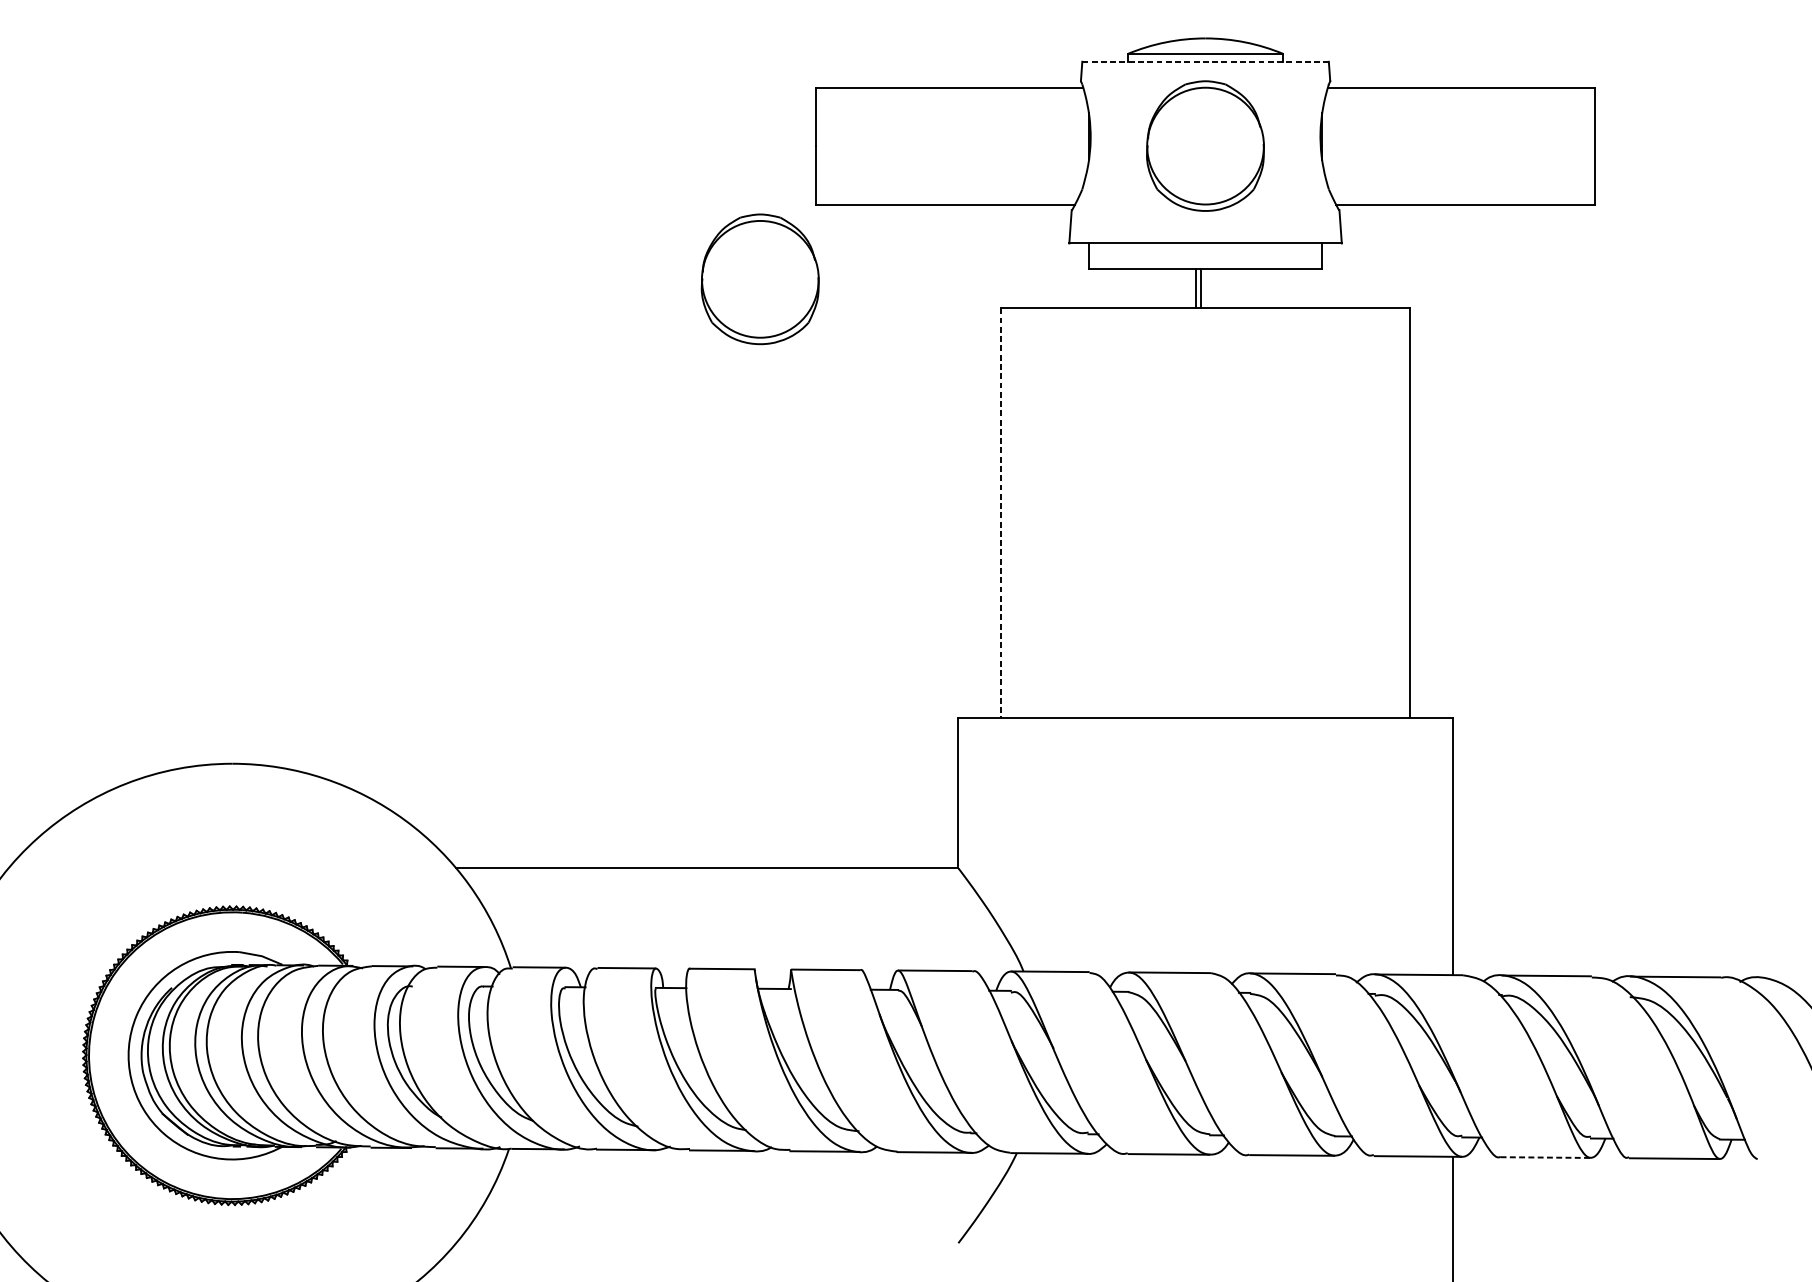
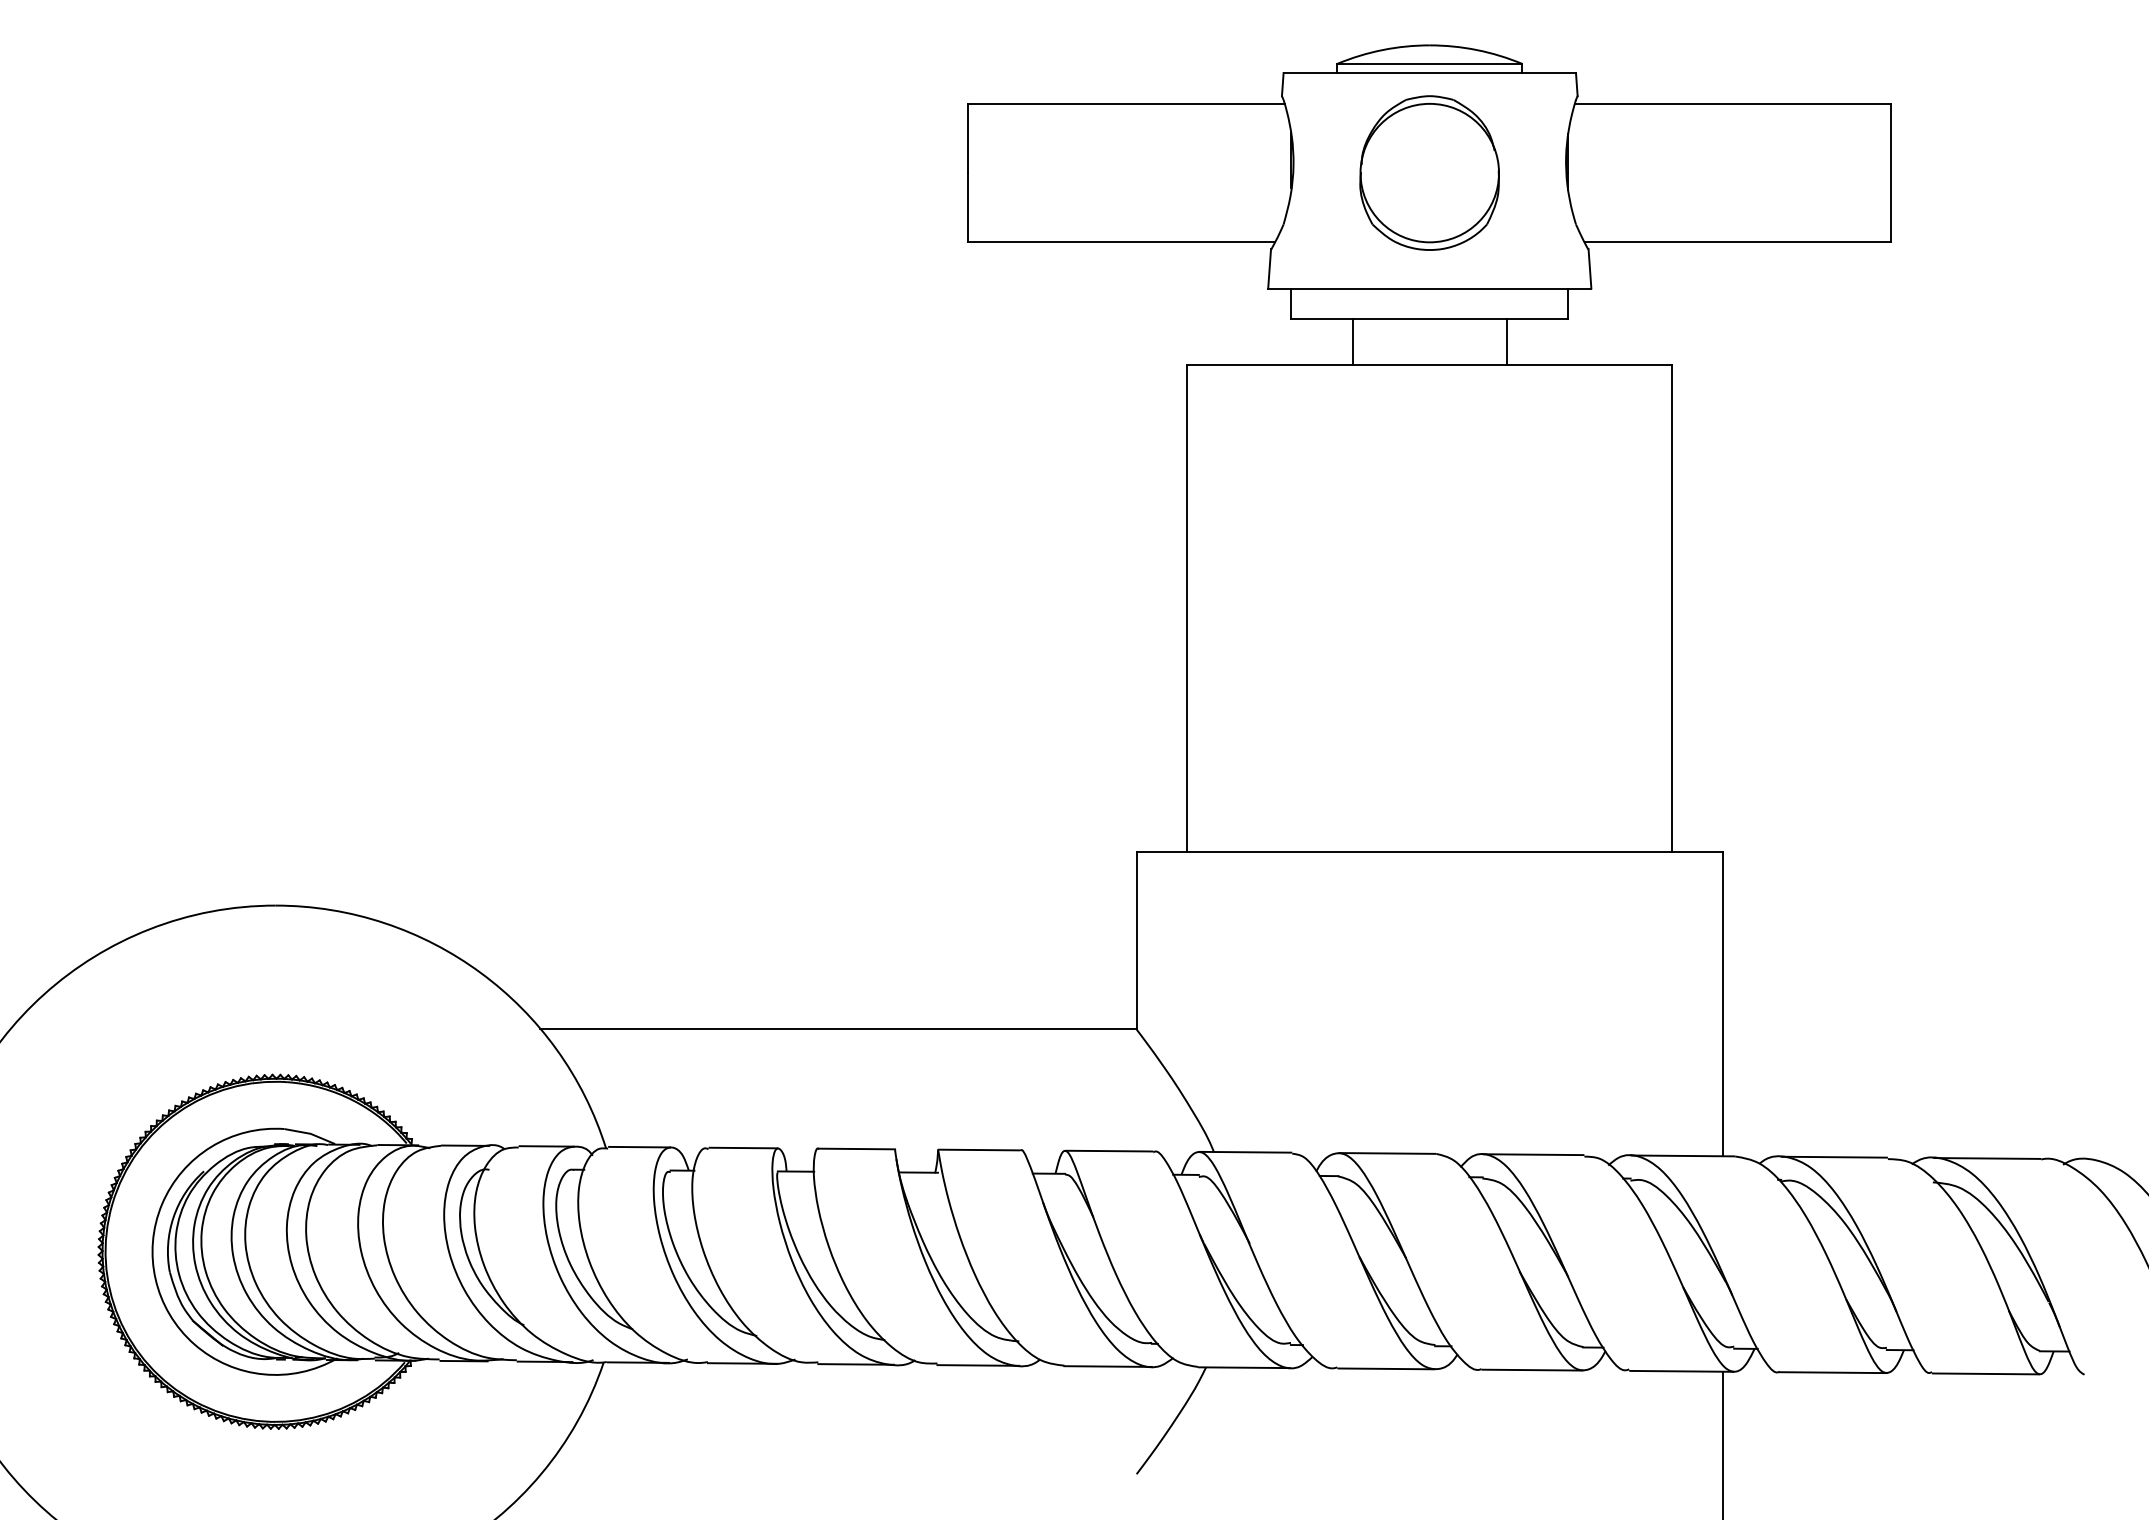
line: (1206, 62) -> (1430, 73), dashed -> solid
part: (760, 278) -> (901, 330), removed
line: (1196, 288) -> (1506, 342), moved
line: (1201, 288) -> (1352, 342), moved
line: (1001, 514) -> (1187, 609), dashed -> solid
line: (1545, 1157) -> (1833, 1372), dashed -> solid

